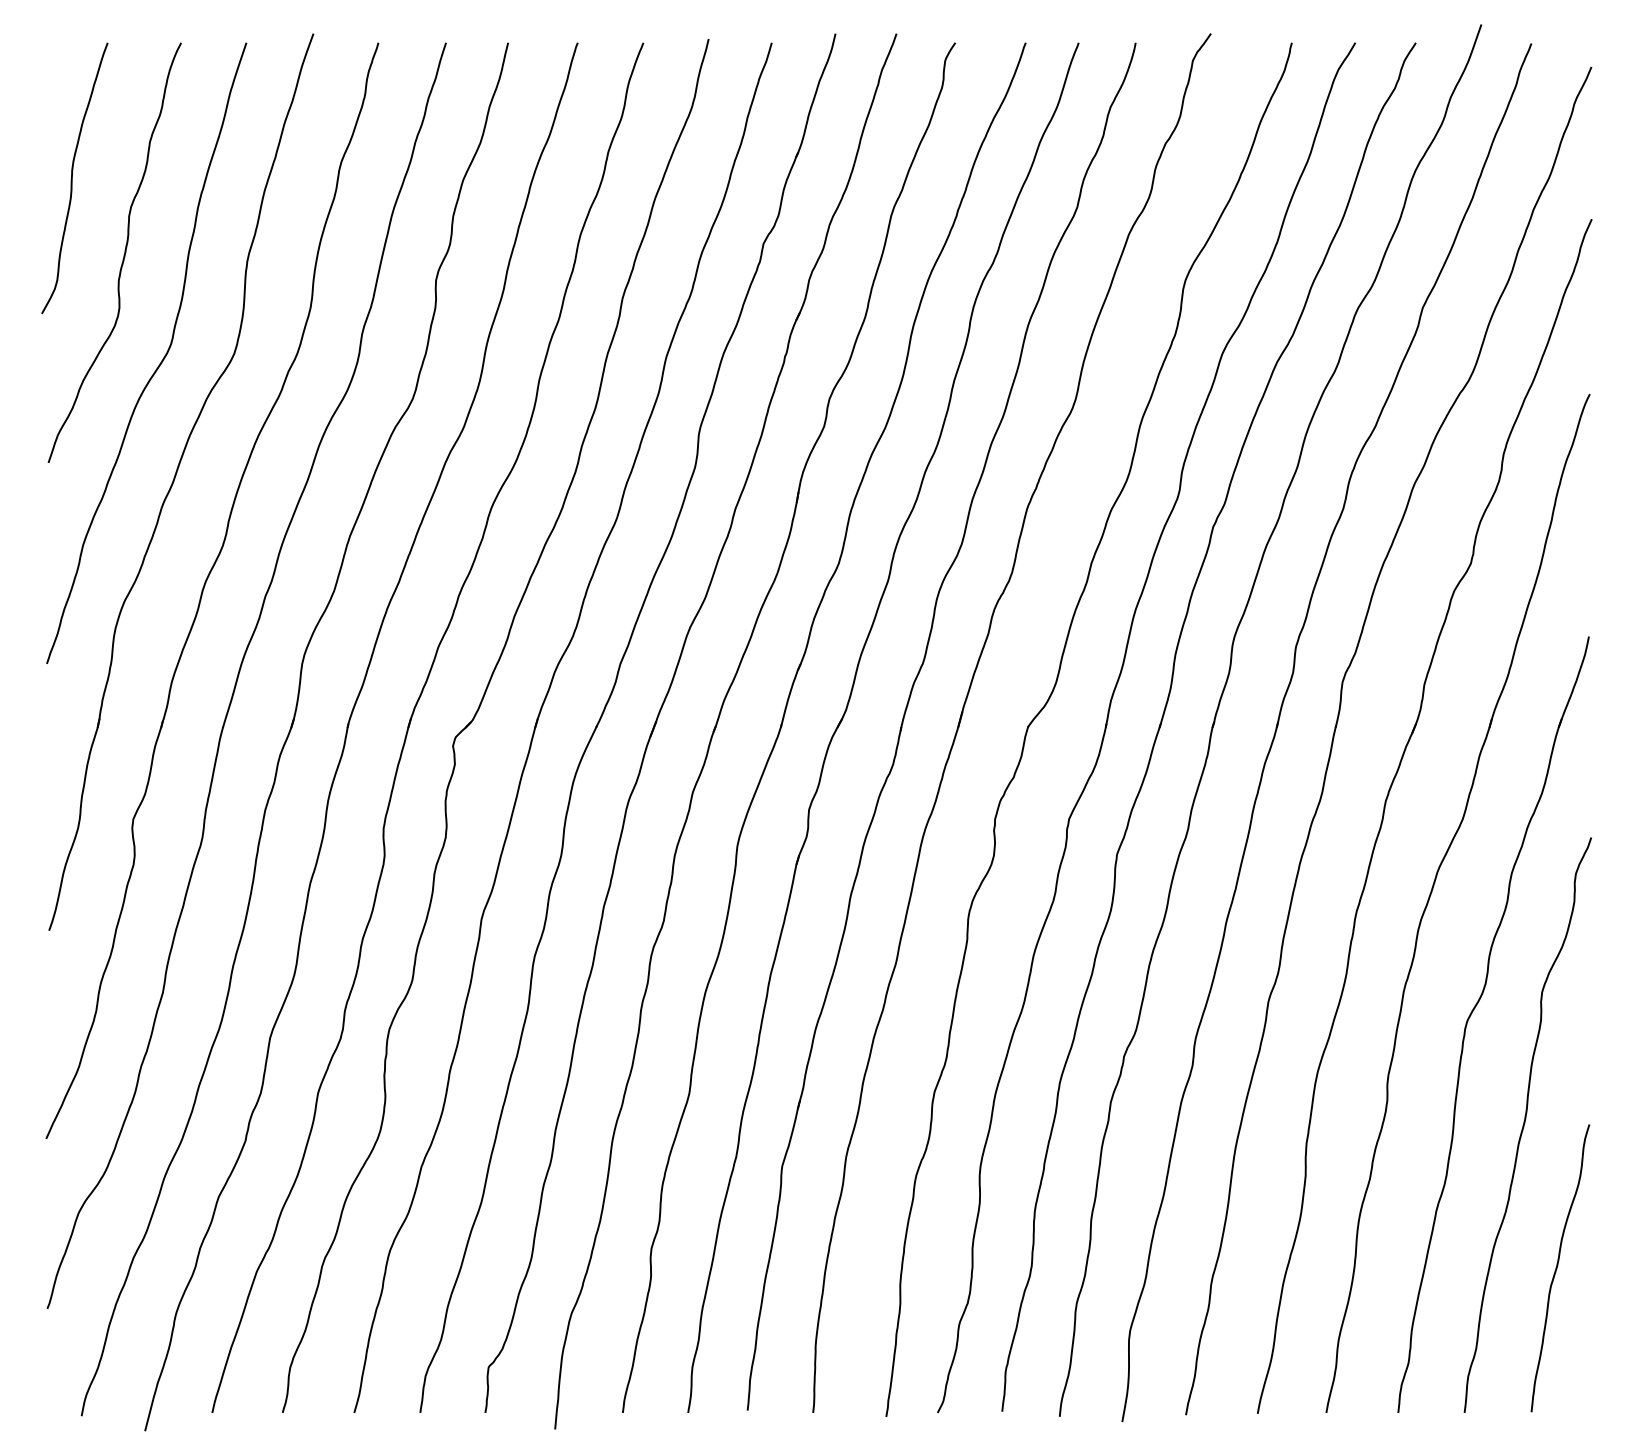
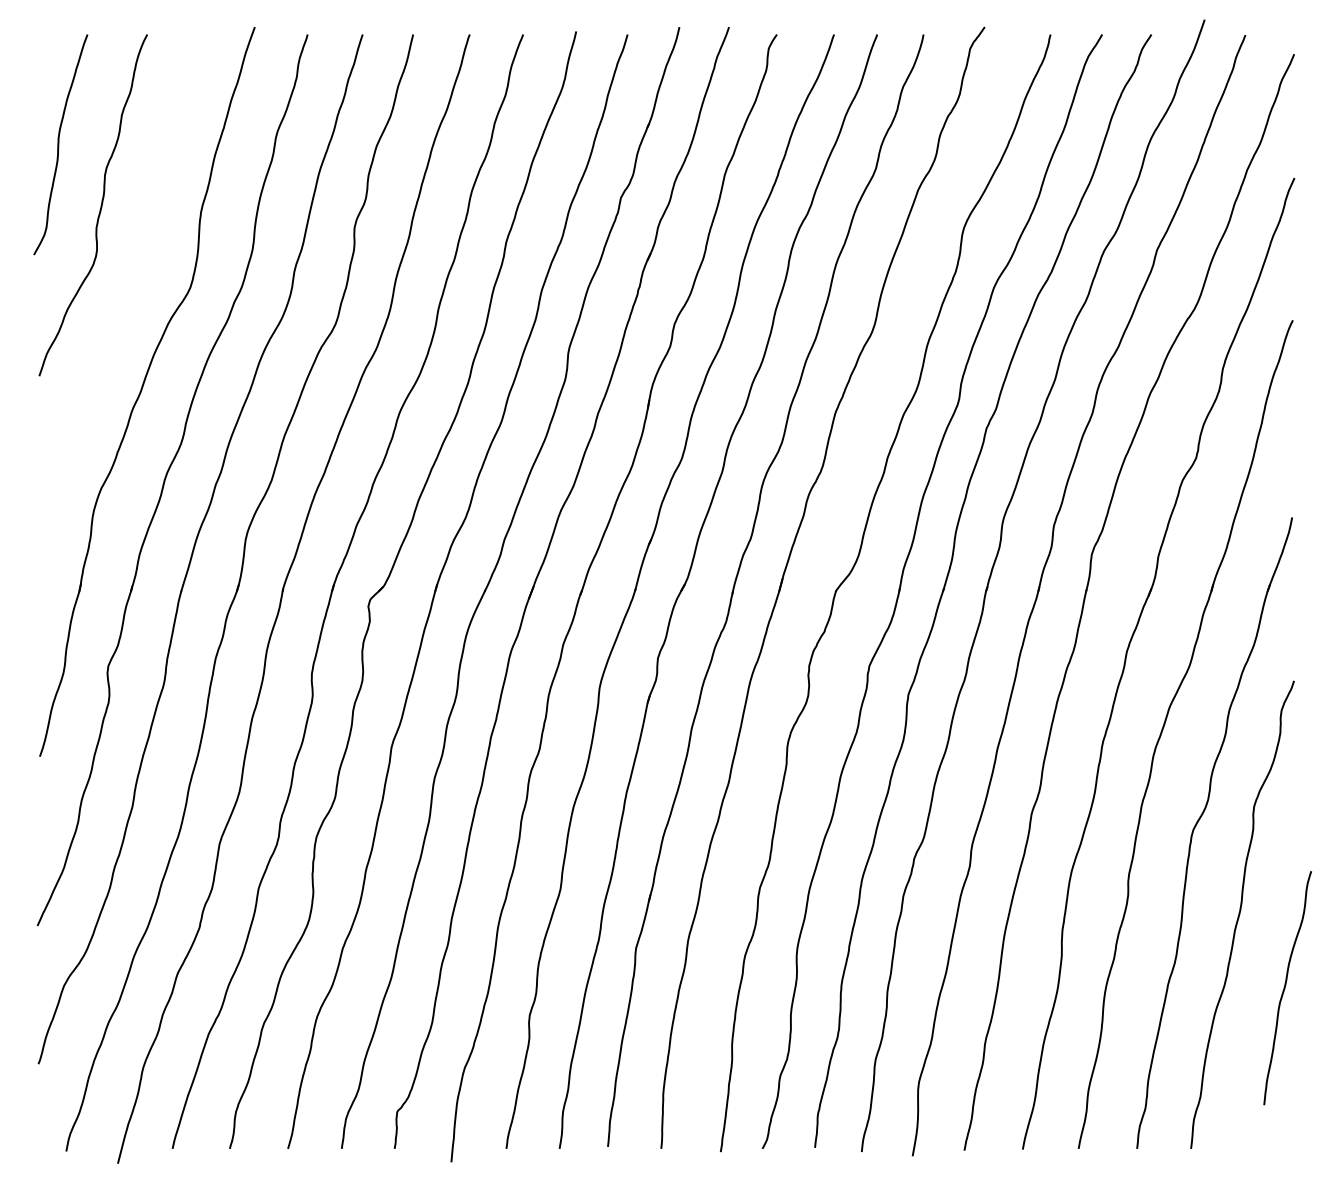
curve: (161, 360) -> (131, 292), removed
curve: (1557, 1268) -> (1285, 988), moved

